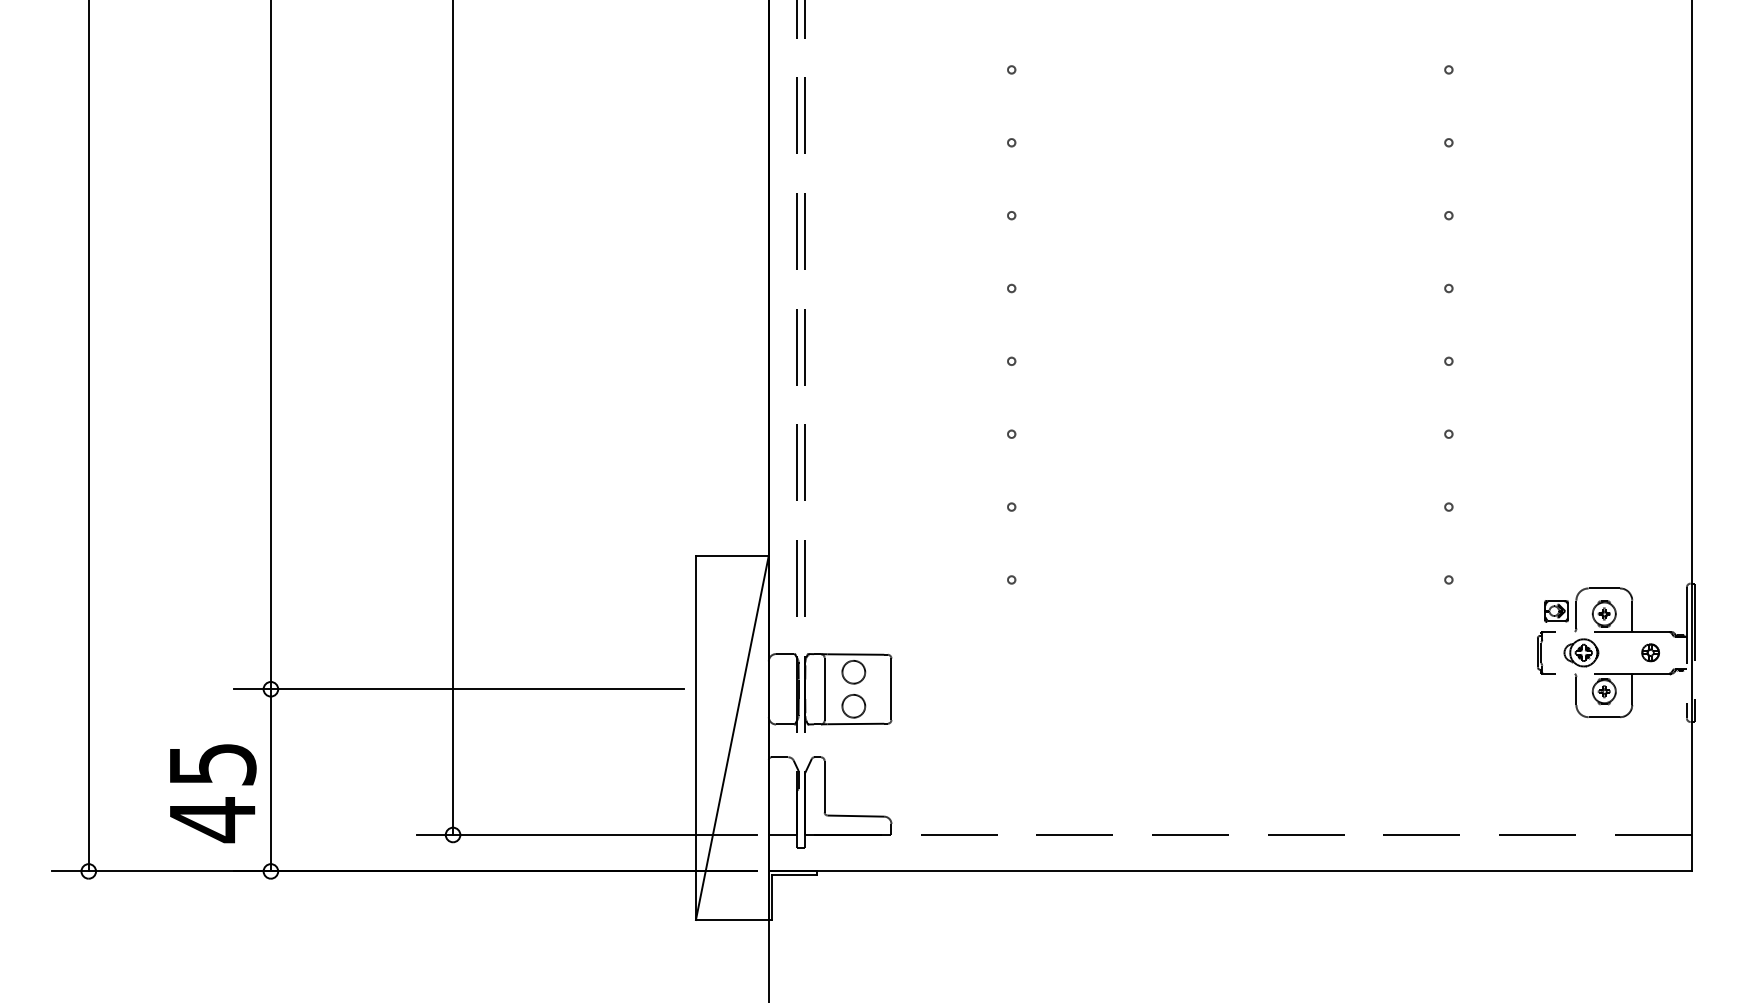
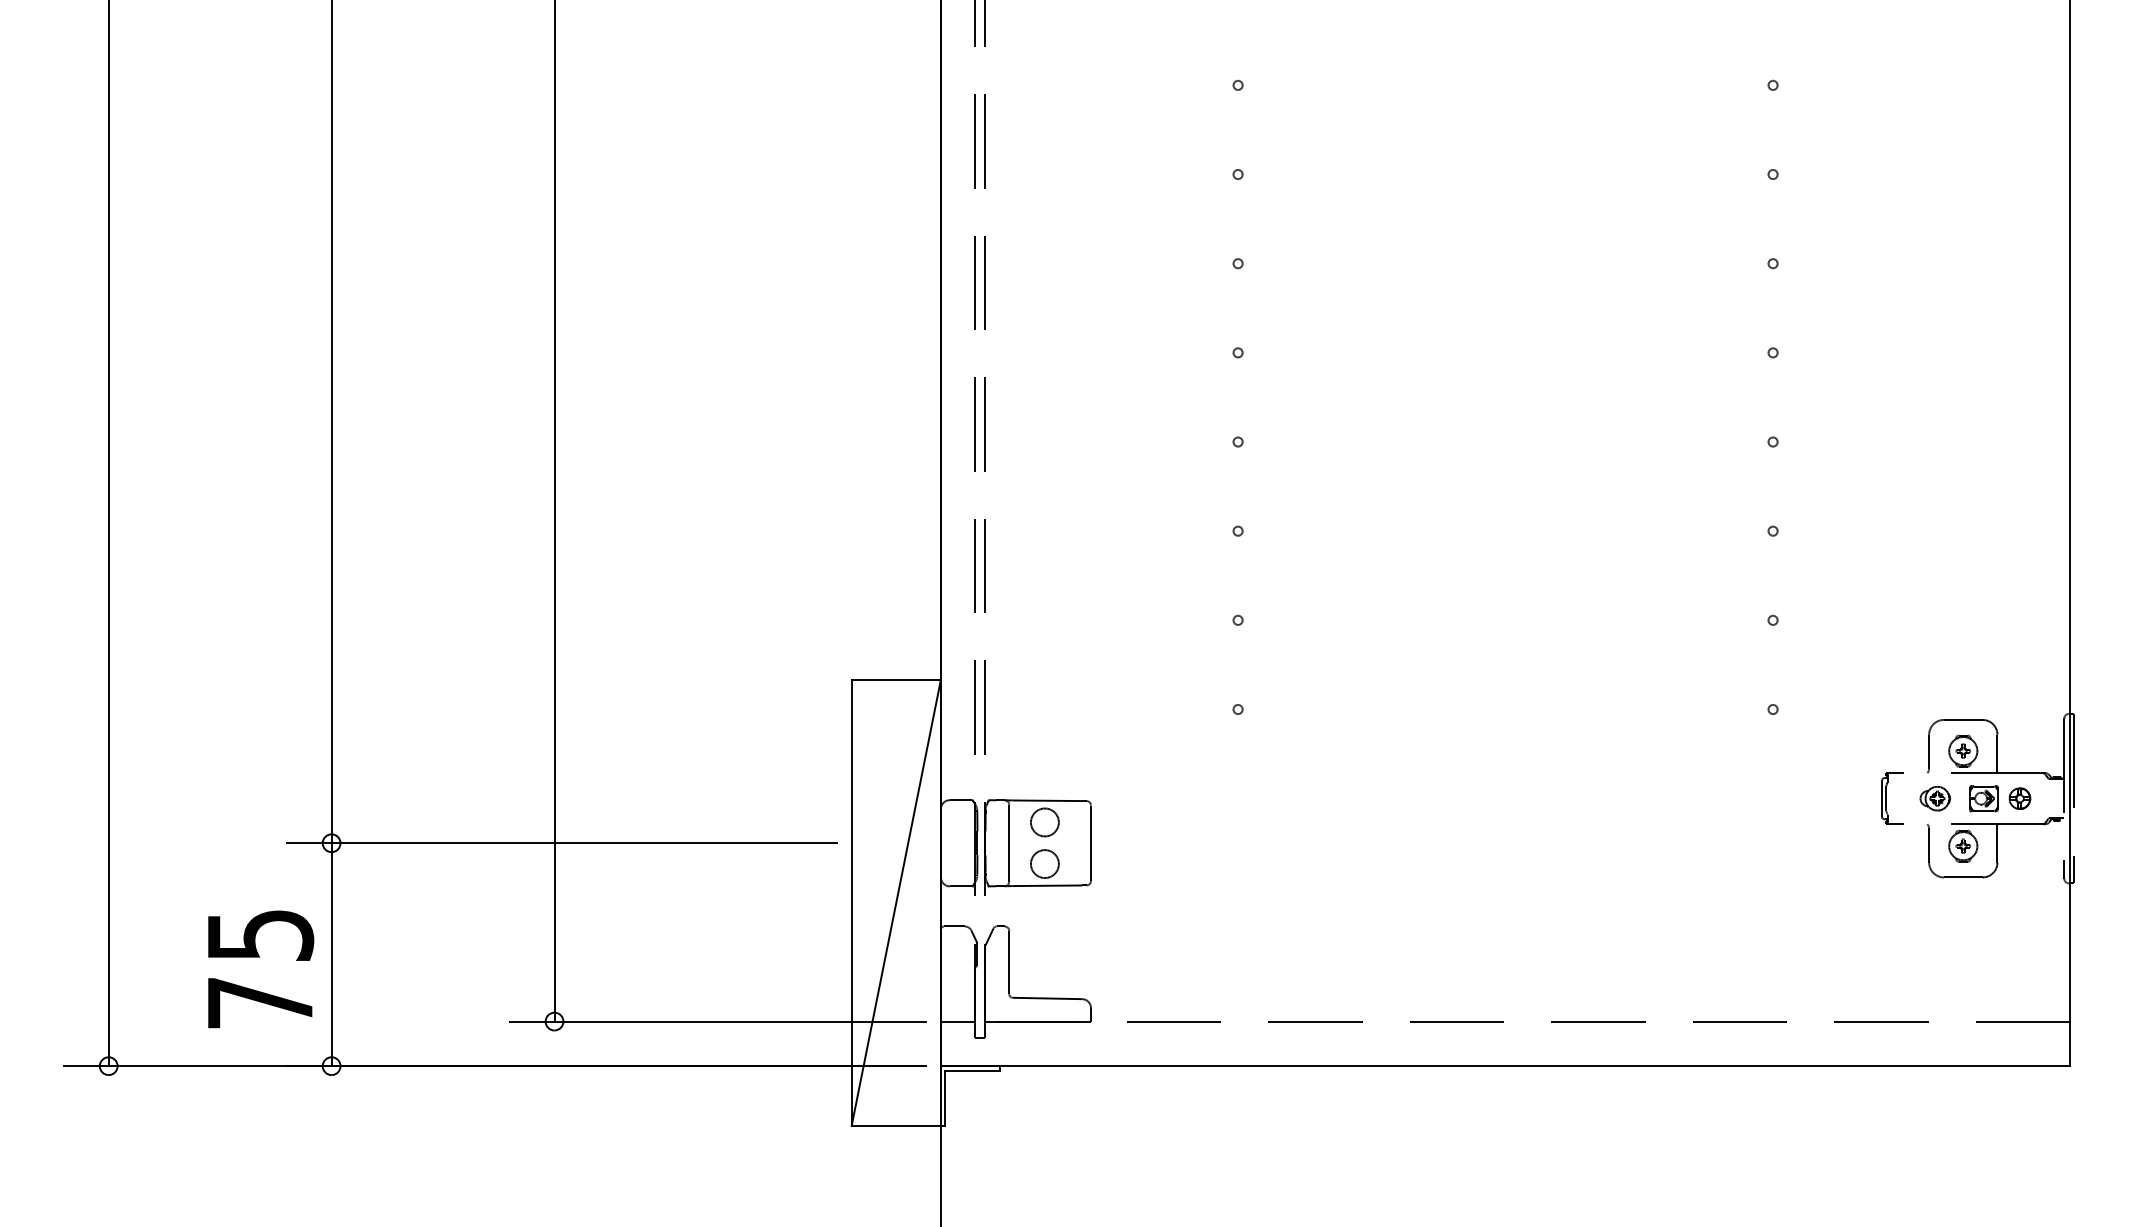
part: (1556, 611) -> (1983, 798), moved
part: (1581, 652) -> (1935, 798), size x0.71
text: (212, 820) -> (260, 1003), 45 -> 75

